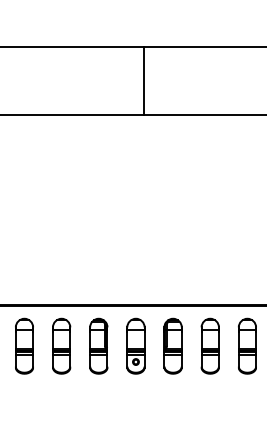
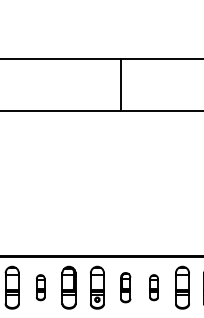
line: (144, 80) -> (121, 84), moved
part: (61, 345) -> (40, 287), size x0.6
part: (172, 345) -> (125, 287), size x0.7
part: (209, 345) -> (153, 287), size x0.6

